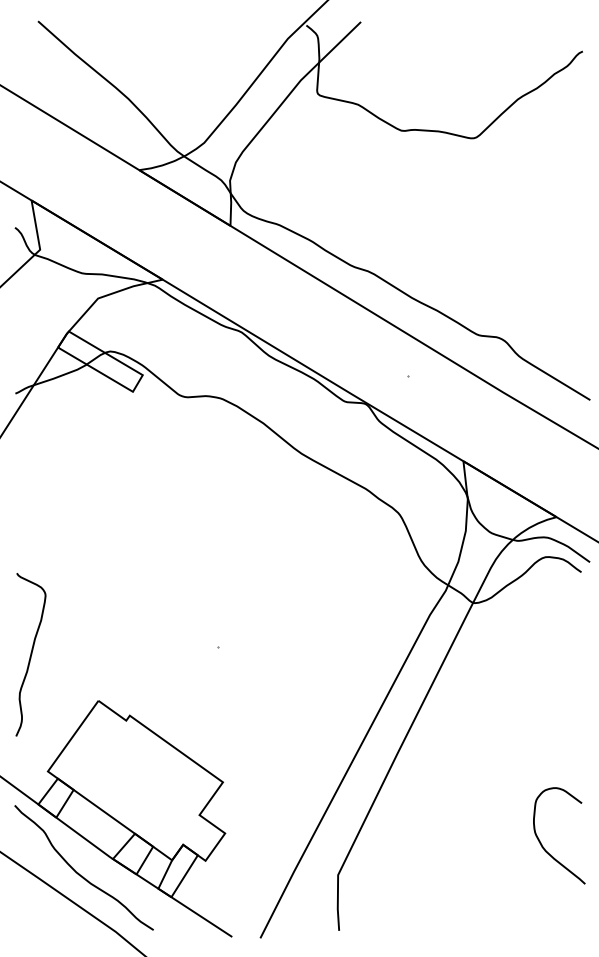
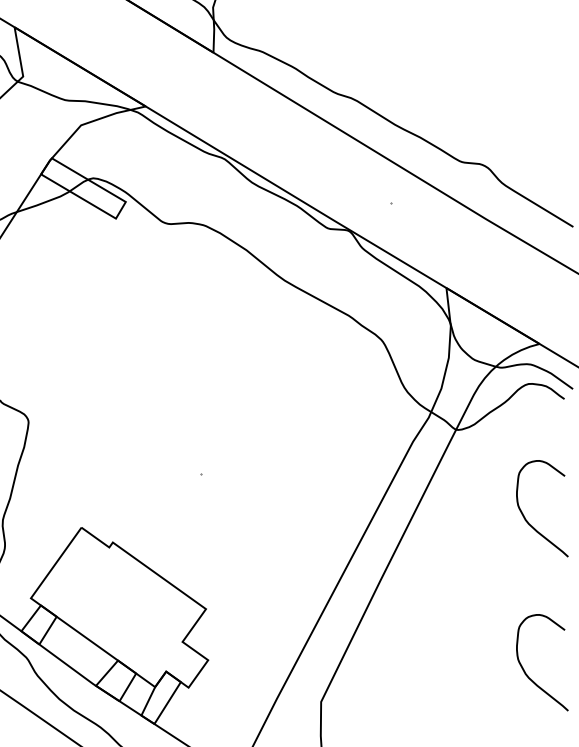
curve: (544, 693) -> (527, 520), added

